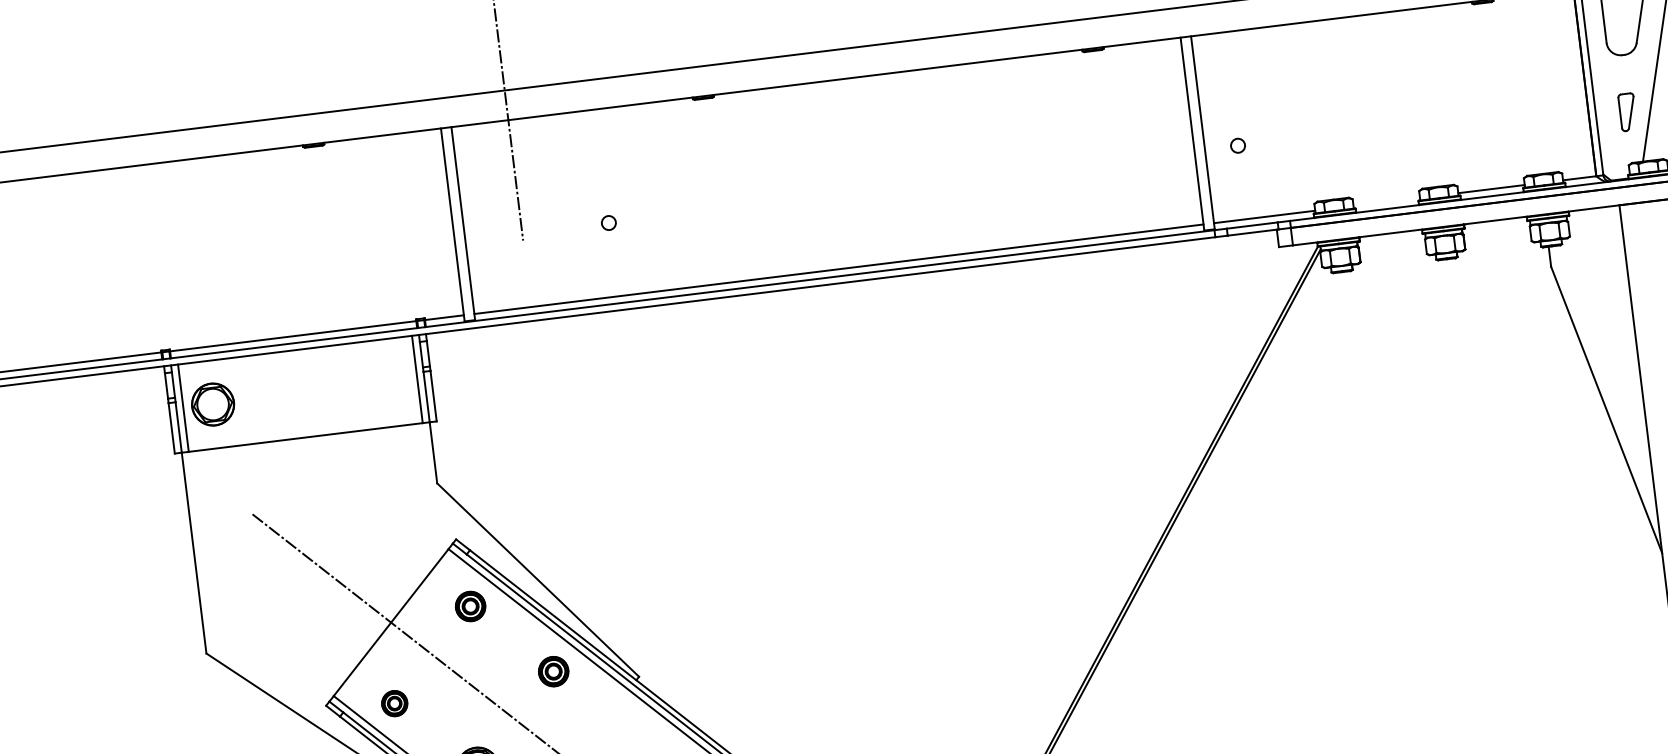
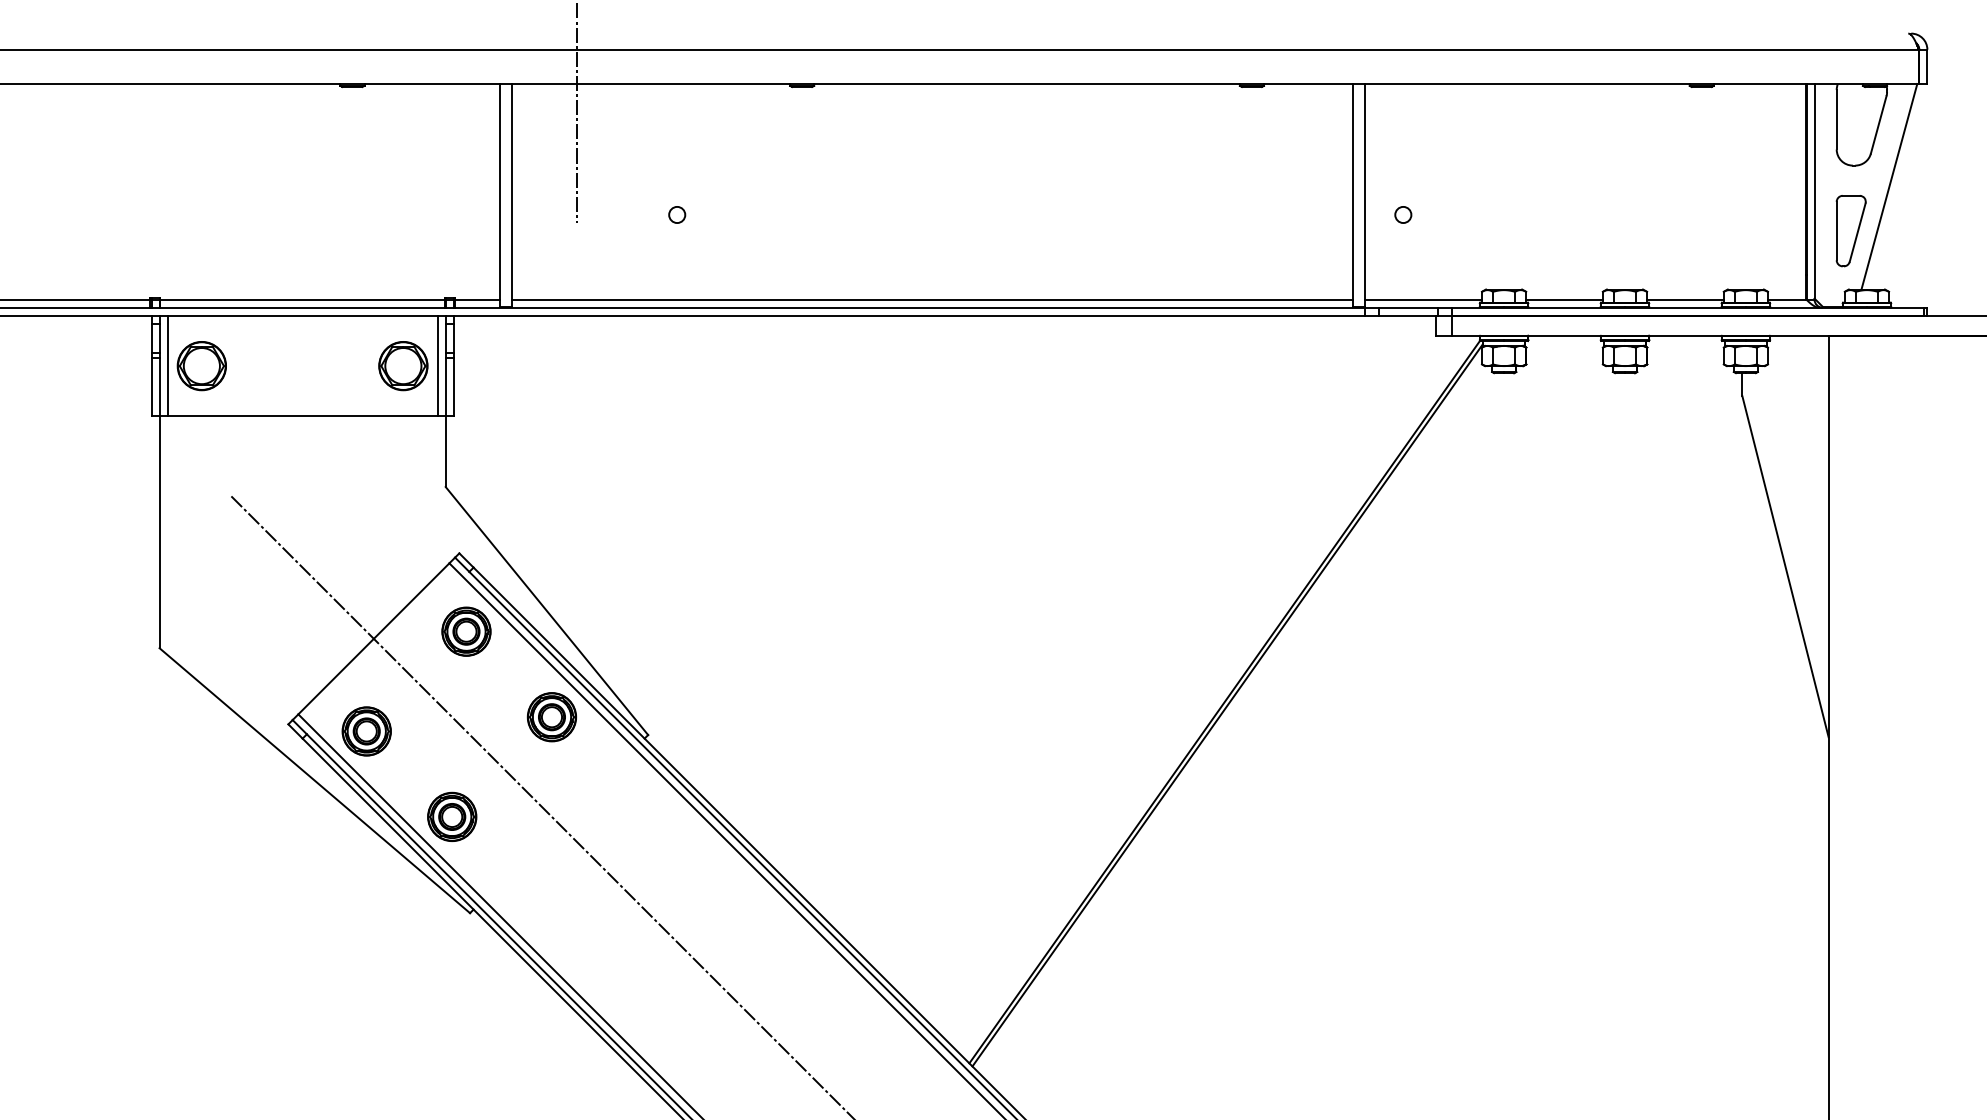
part: (1627, 112) -> (1850, 231), size x1.67
line: (1386, 201) -> (1564, 299), added
part: (387, 383) -> (403, 366), added
part: (470, 606) -> (466, 631), size x1.43
part: (553, 671) -> (551, 717), size x1.43
part: (394, 703) -> (366, 731), size x1.67

